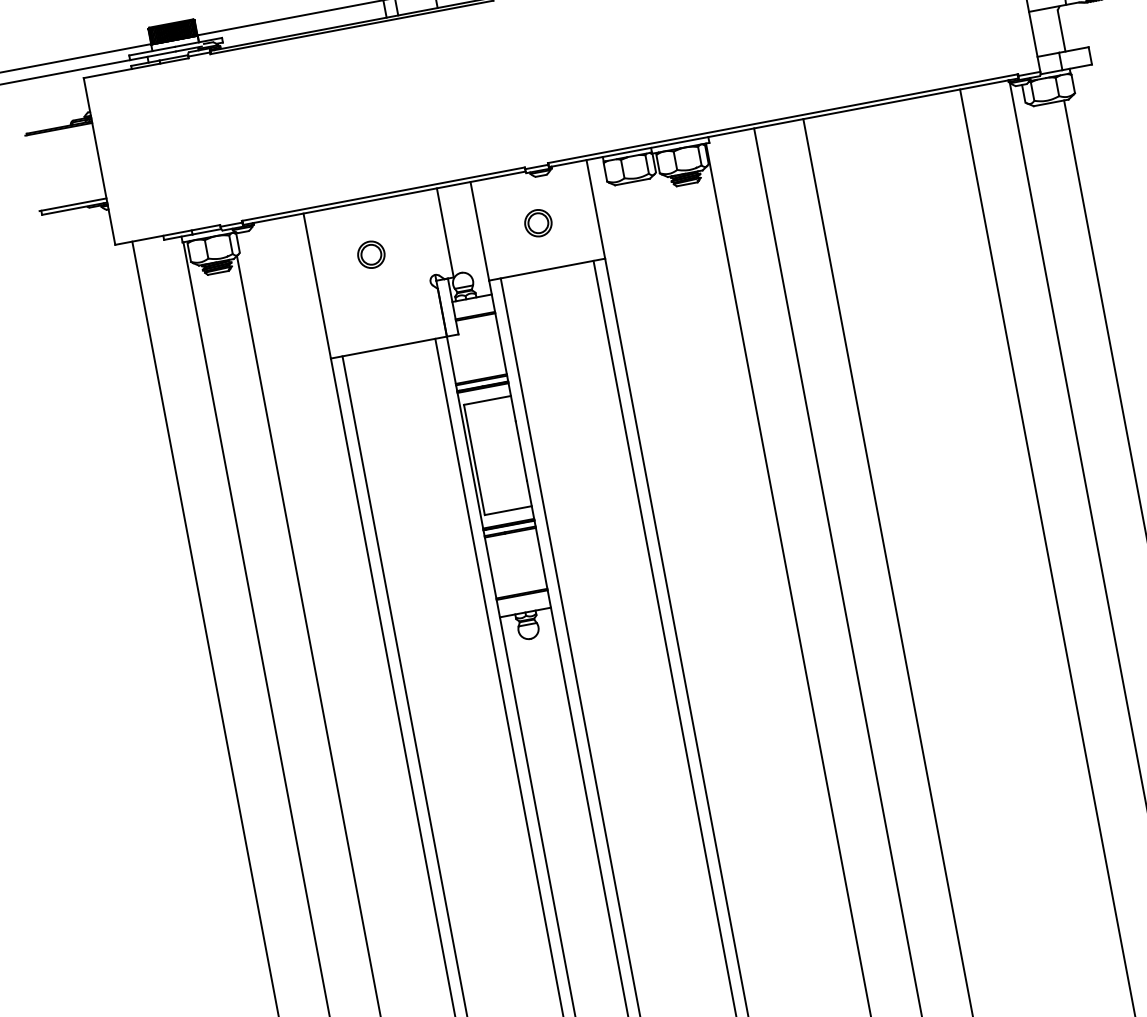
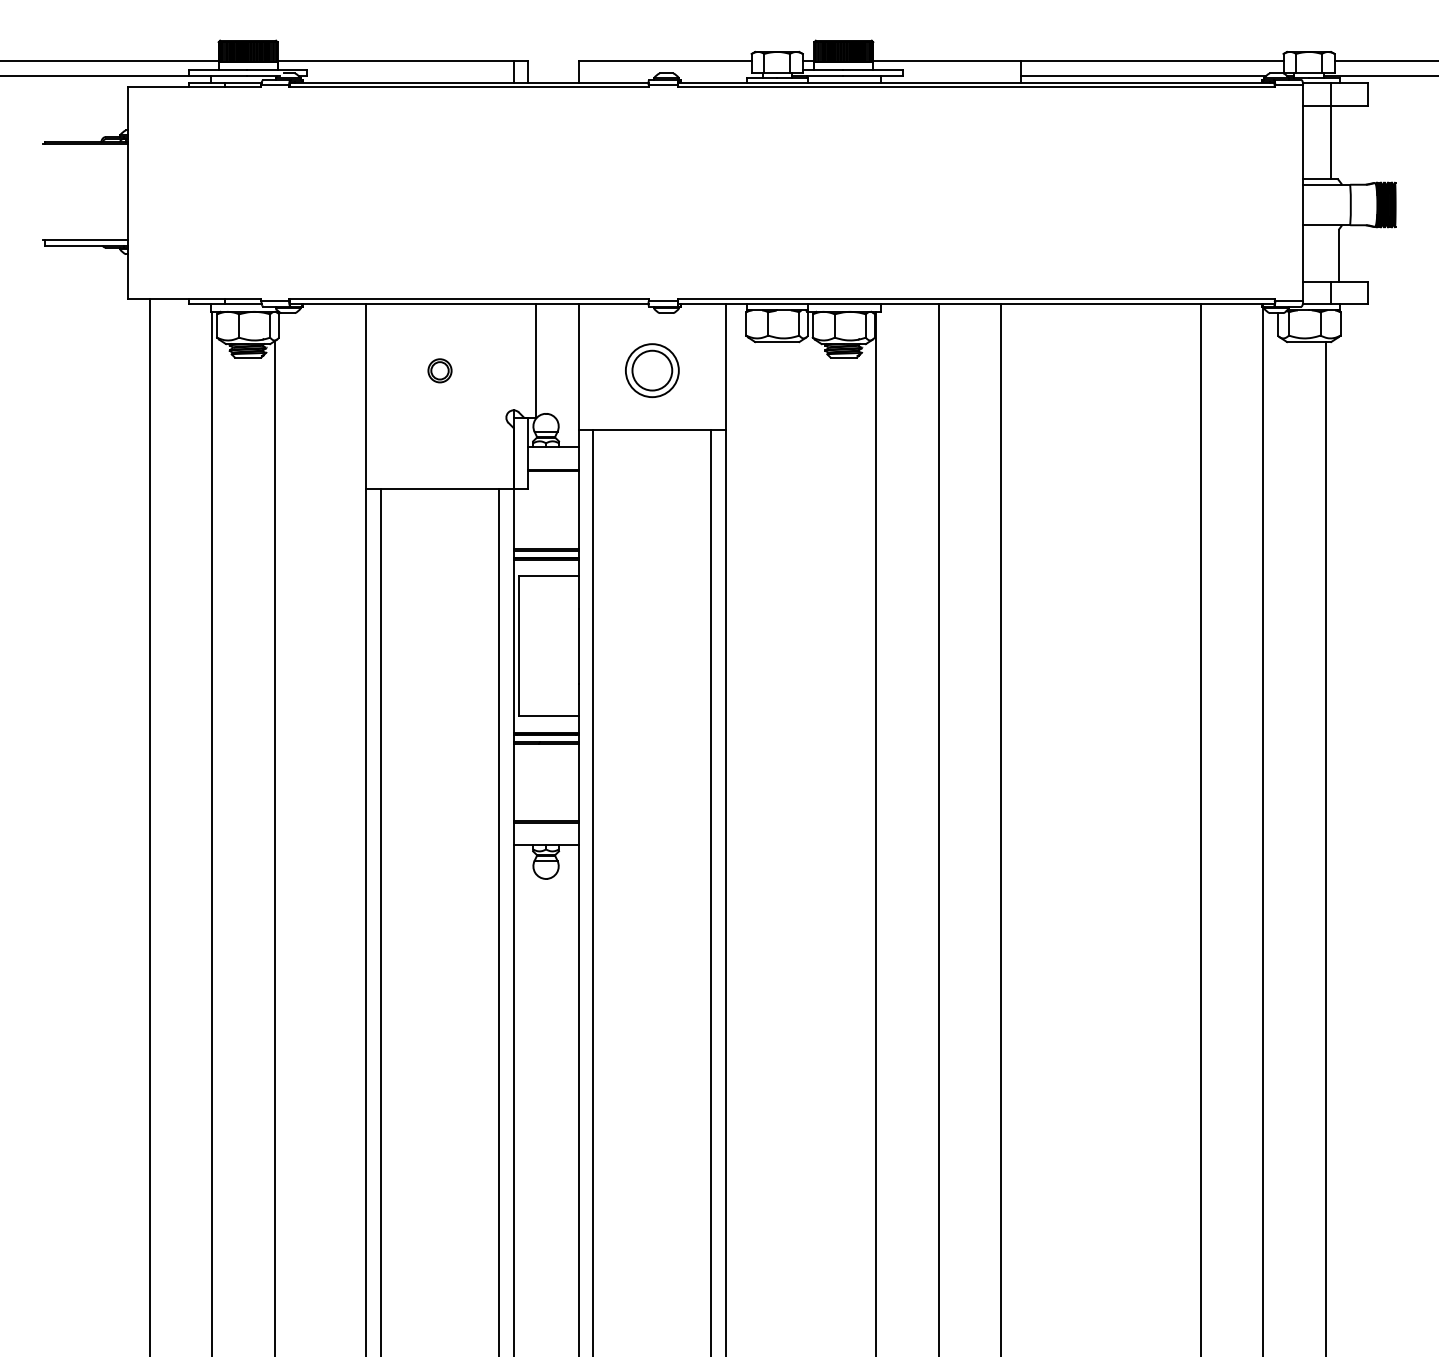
part: (537, 223) -> (651, 370), size x1.6
part: (370, 254) -> (439, 370), size x0.7

